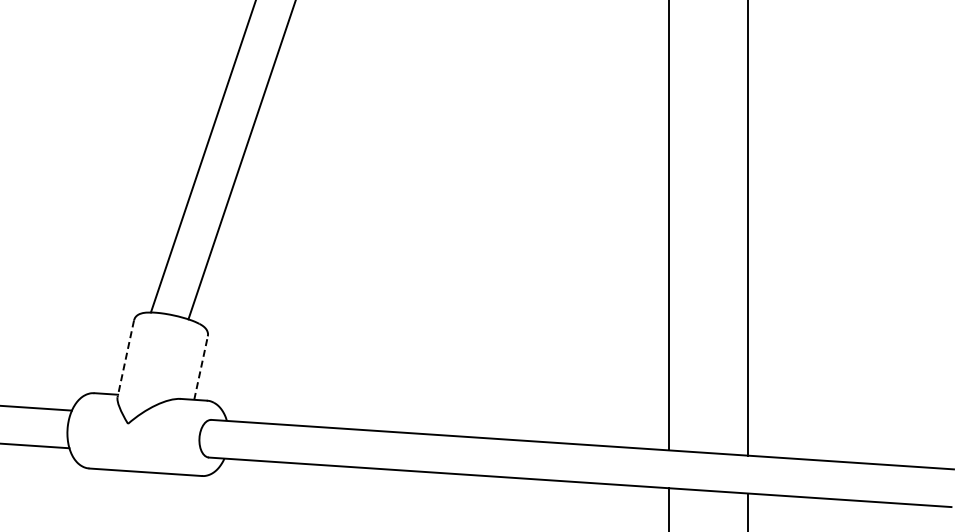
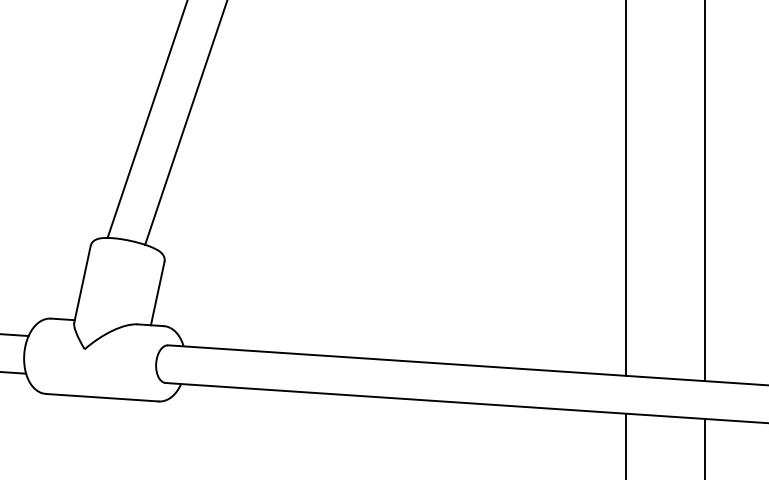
line: (125, 359) -> (82, 284), dashed -> solid
line: (201, 367) -> (158, 292), dashed -> solid

